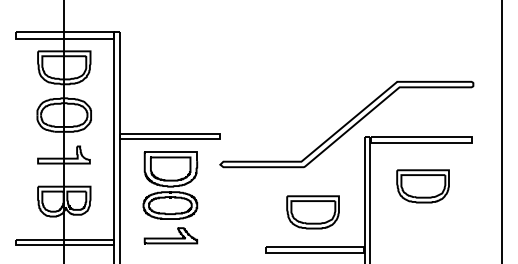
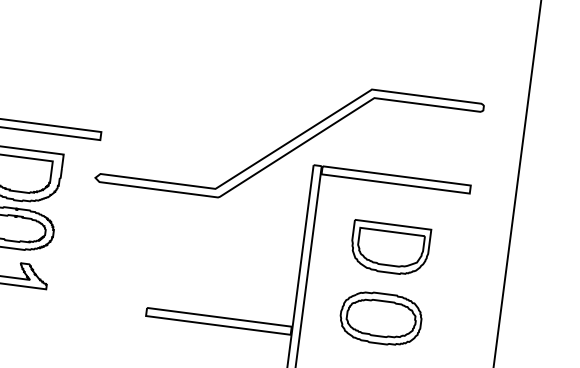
part: (312, 212) -> (222, 265), removed
part: (423, 233) -> (381, 318), added

